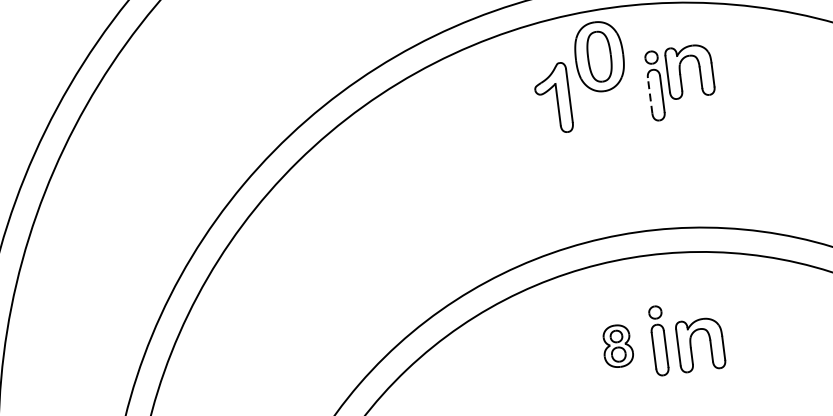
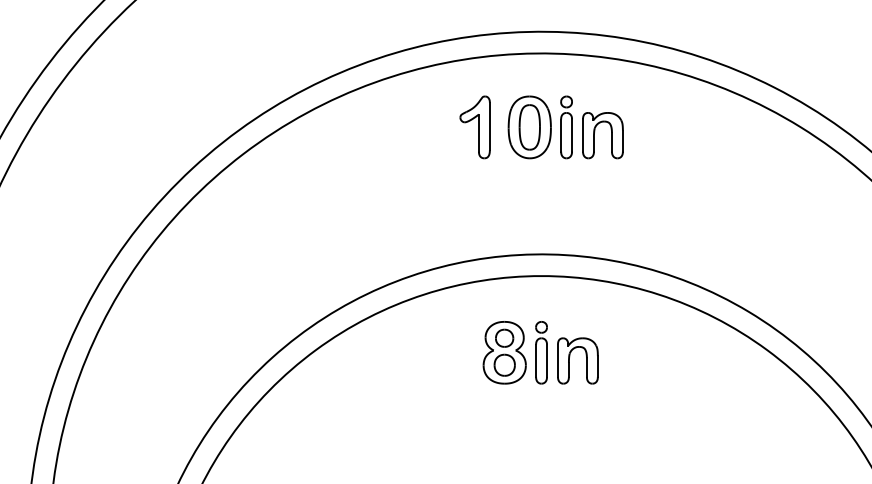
part: (599, 56) -> (529, 127), moved
part: (680, 72) -> (594, 135), moved
line: (650, 95) -> (561, 135), dashed -> solid
part: (617, 345) -> (504, 352), size x1.67

